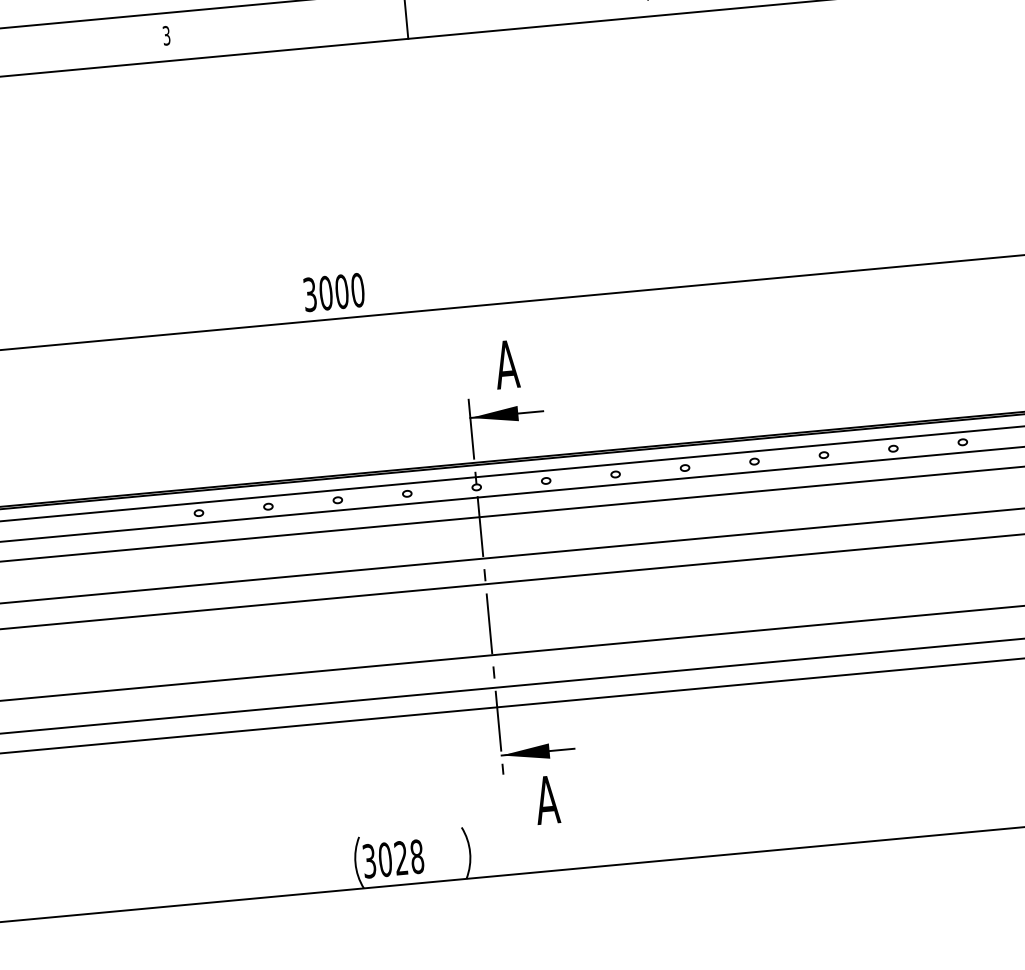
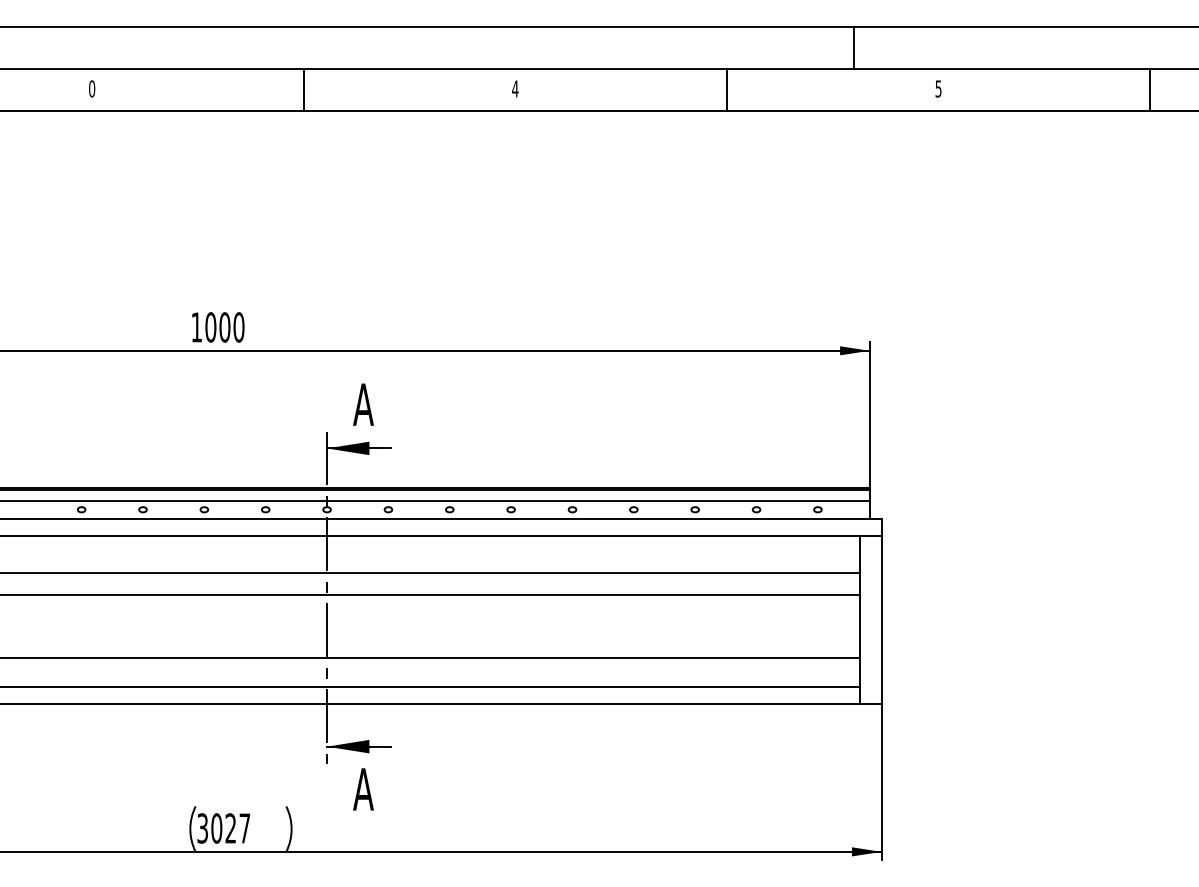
text: (167, 35) -> (92, 88), 3 -> 0
text: (309, 294) -> (196, 327), 3000 -> 1000
text: (416, 856) -> (244, 828), 3028 -> 3027

